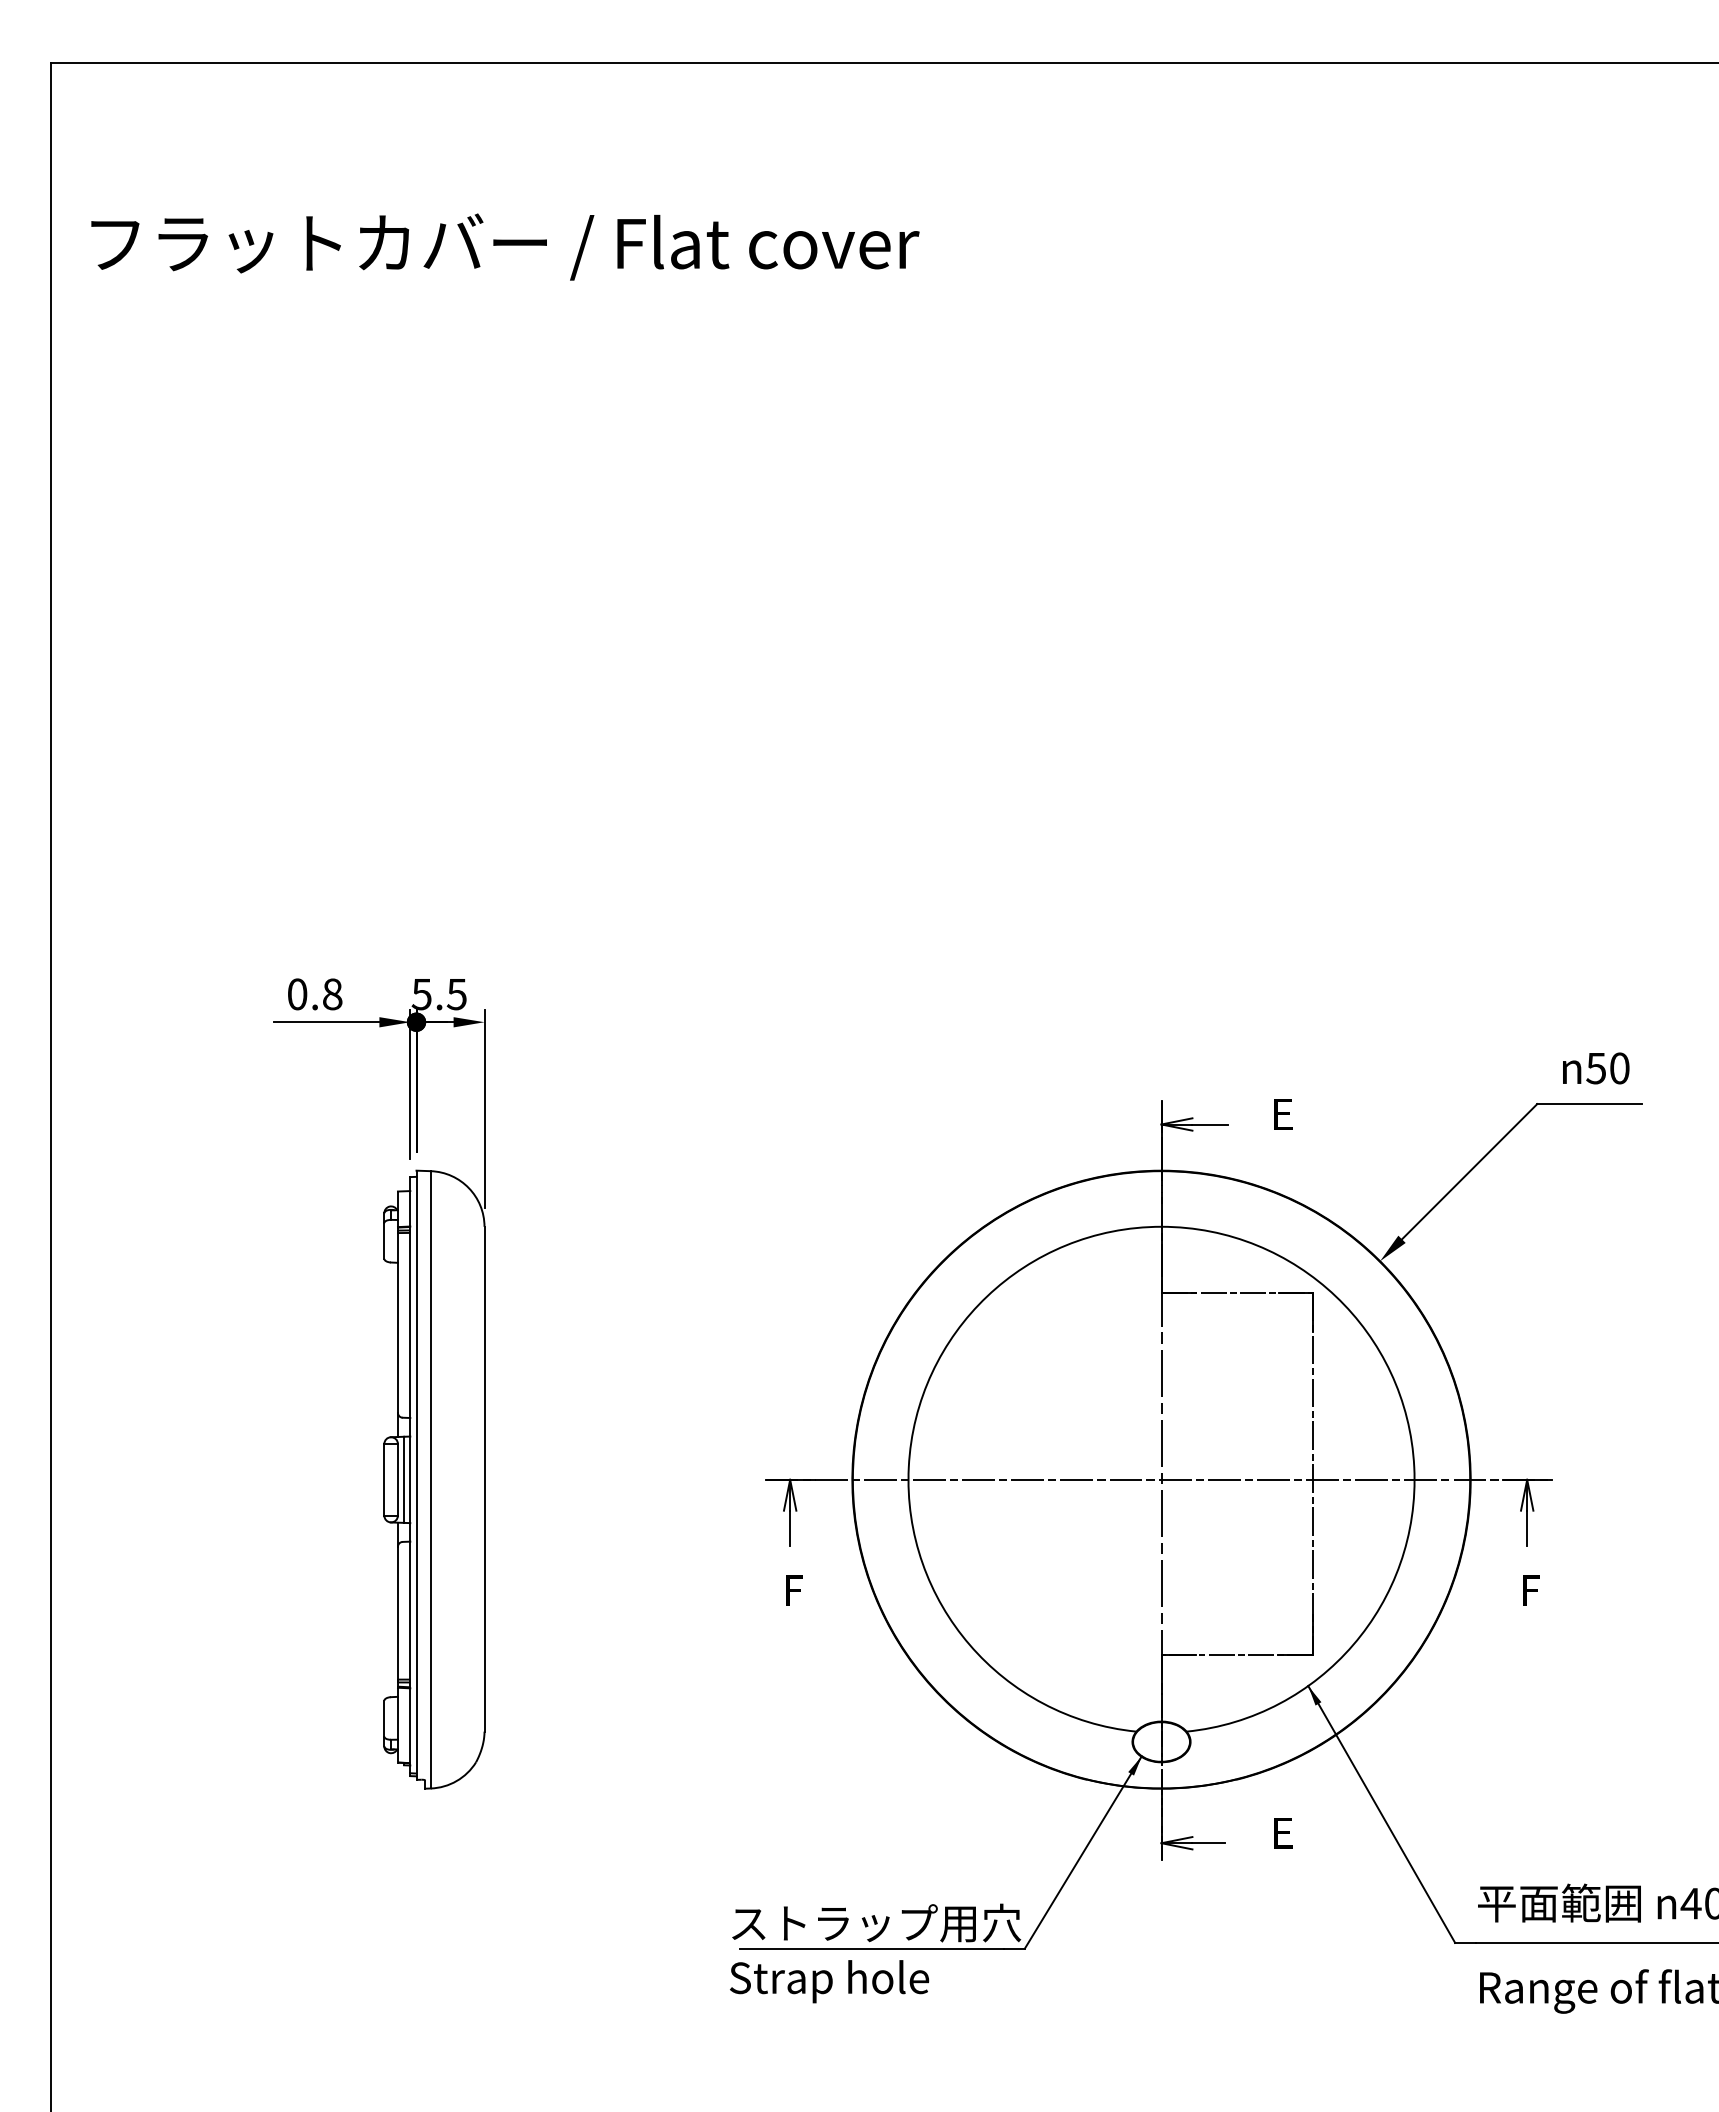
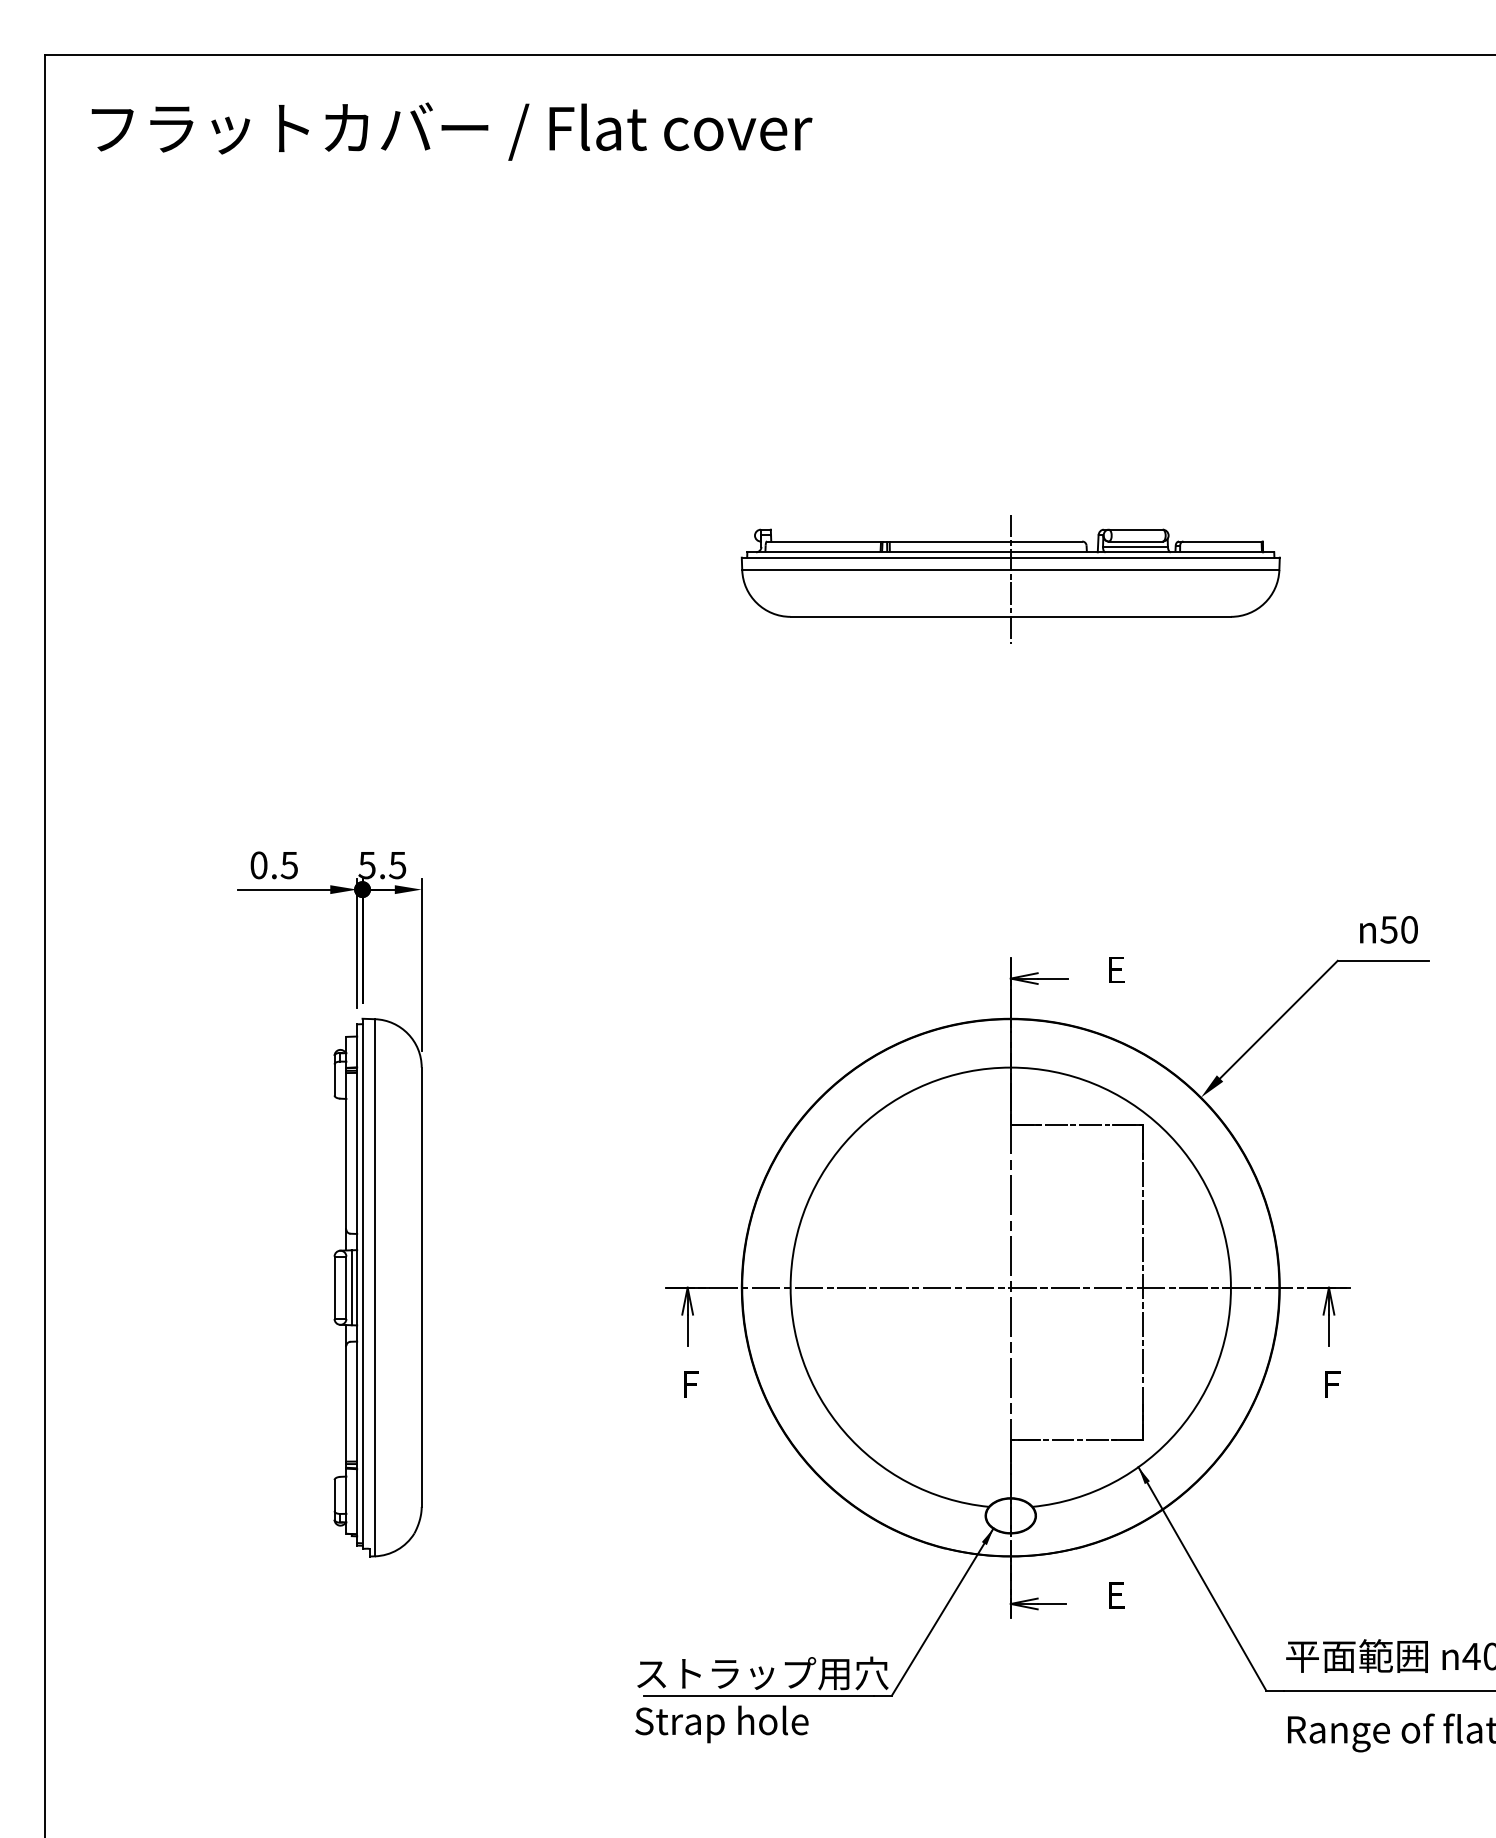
text: (505, 246) -> (452, 131), moved
part: (1161, 665) -> (1010, 579), added
text: (332, 994) -> (289, 865), 0.8 -> 0.5

